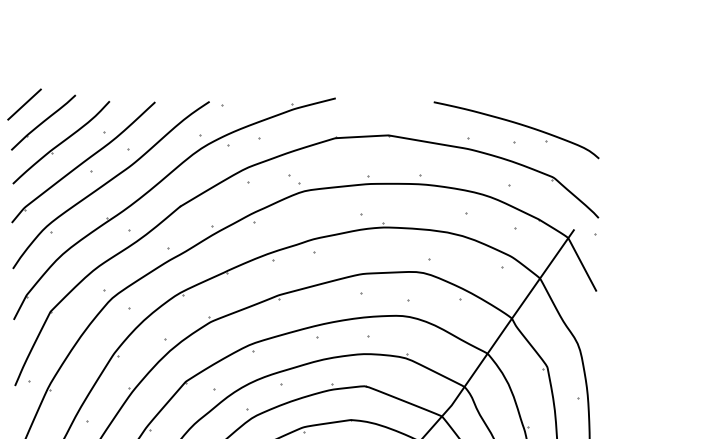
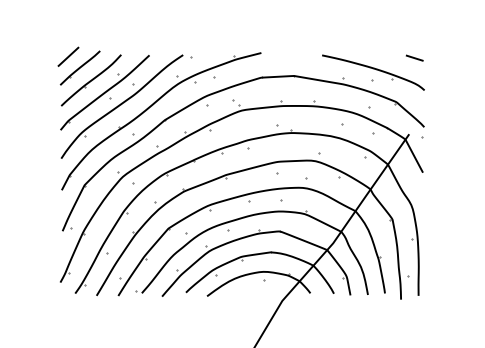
line: (582, 105) -> (414, 57), added

